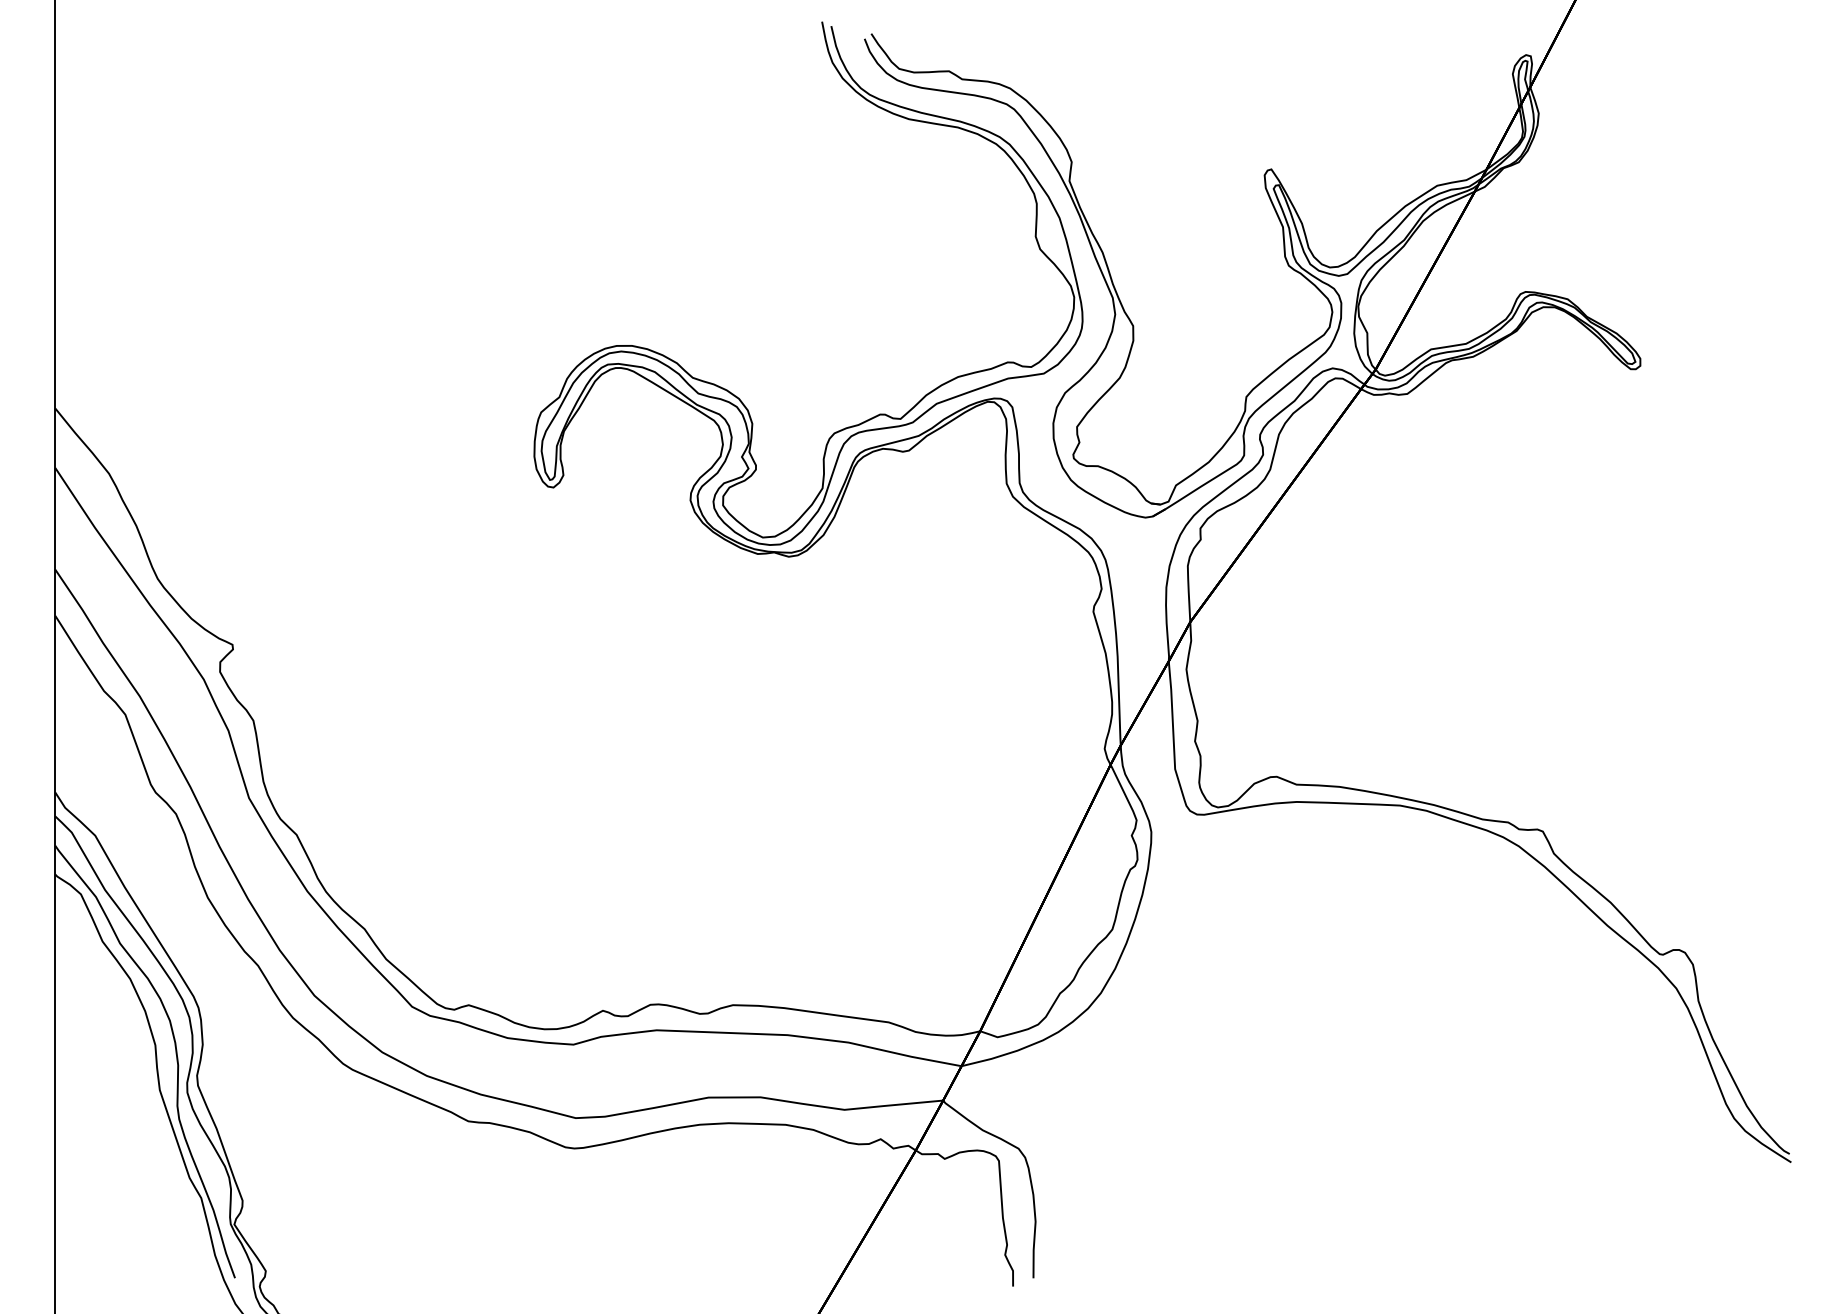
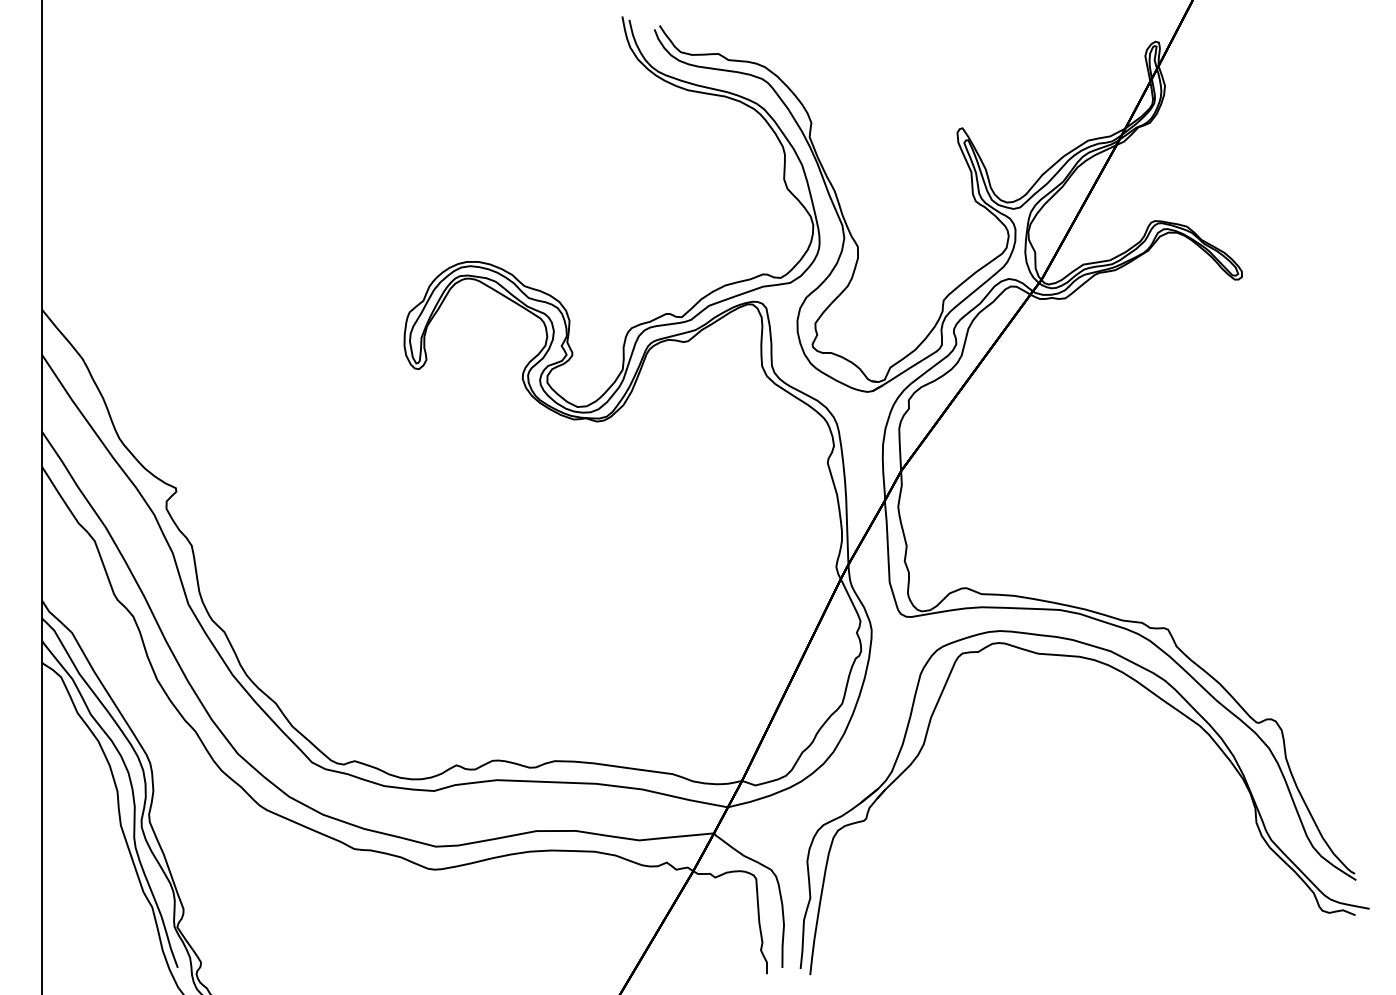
part: (1529, 921) -> (1157, 697), added

